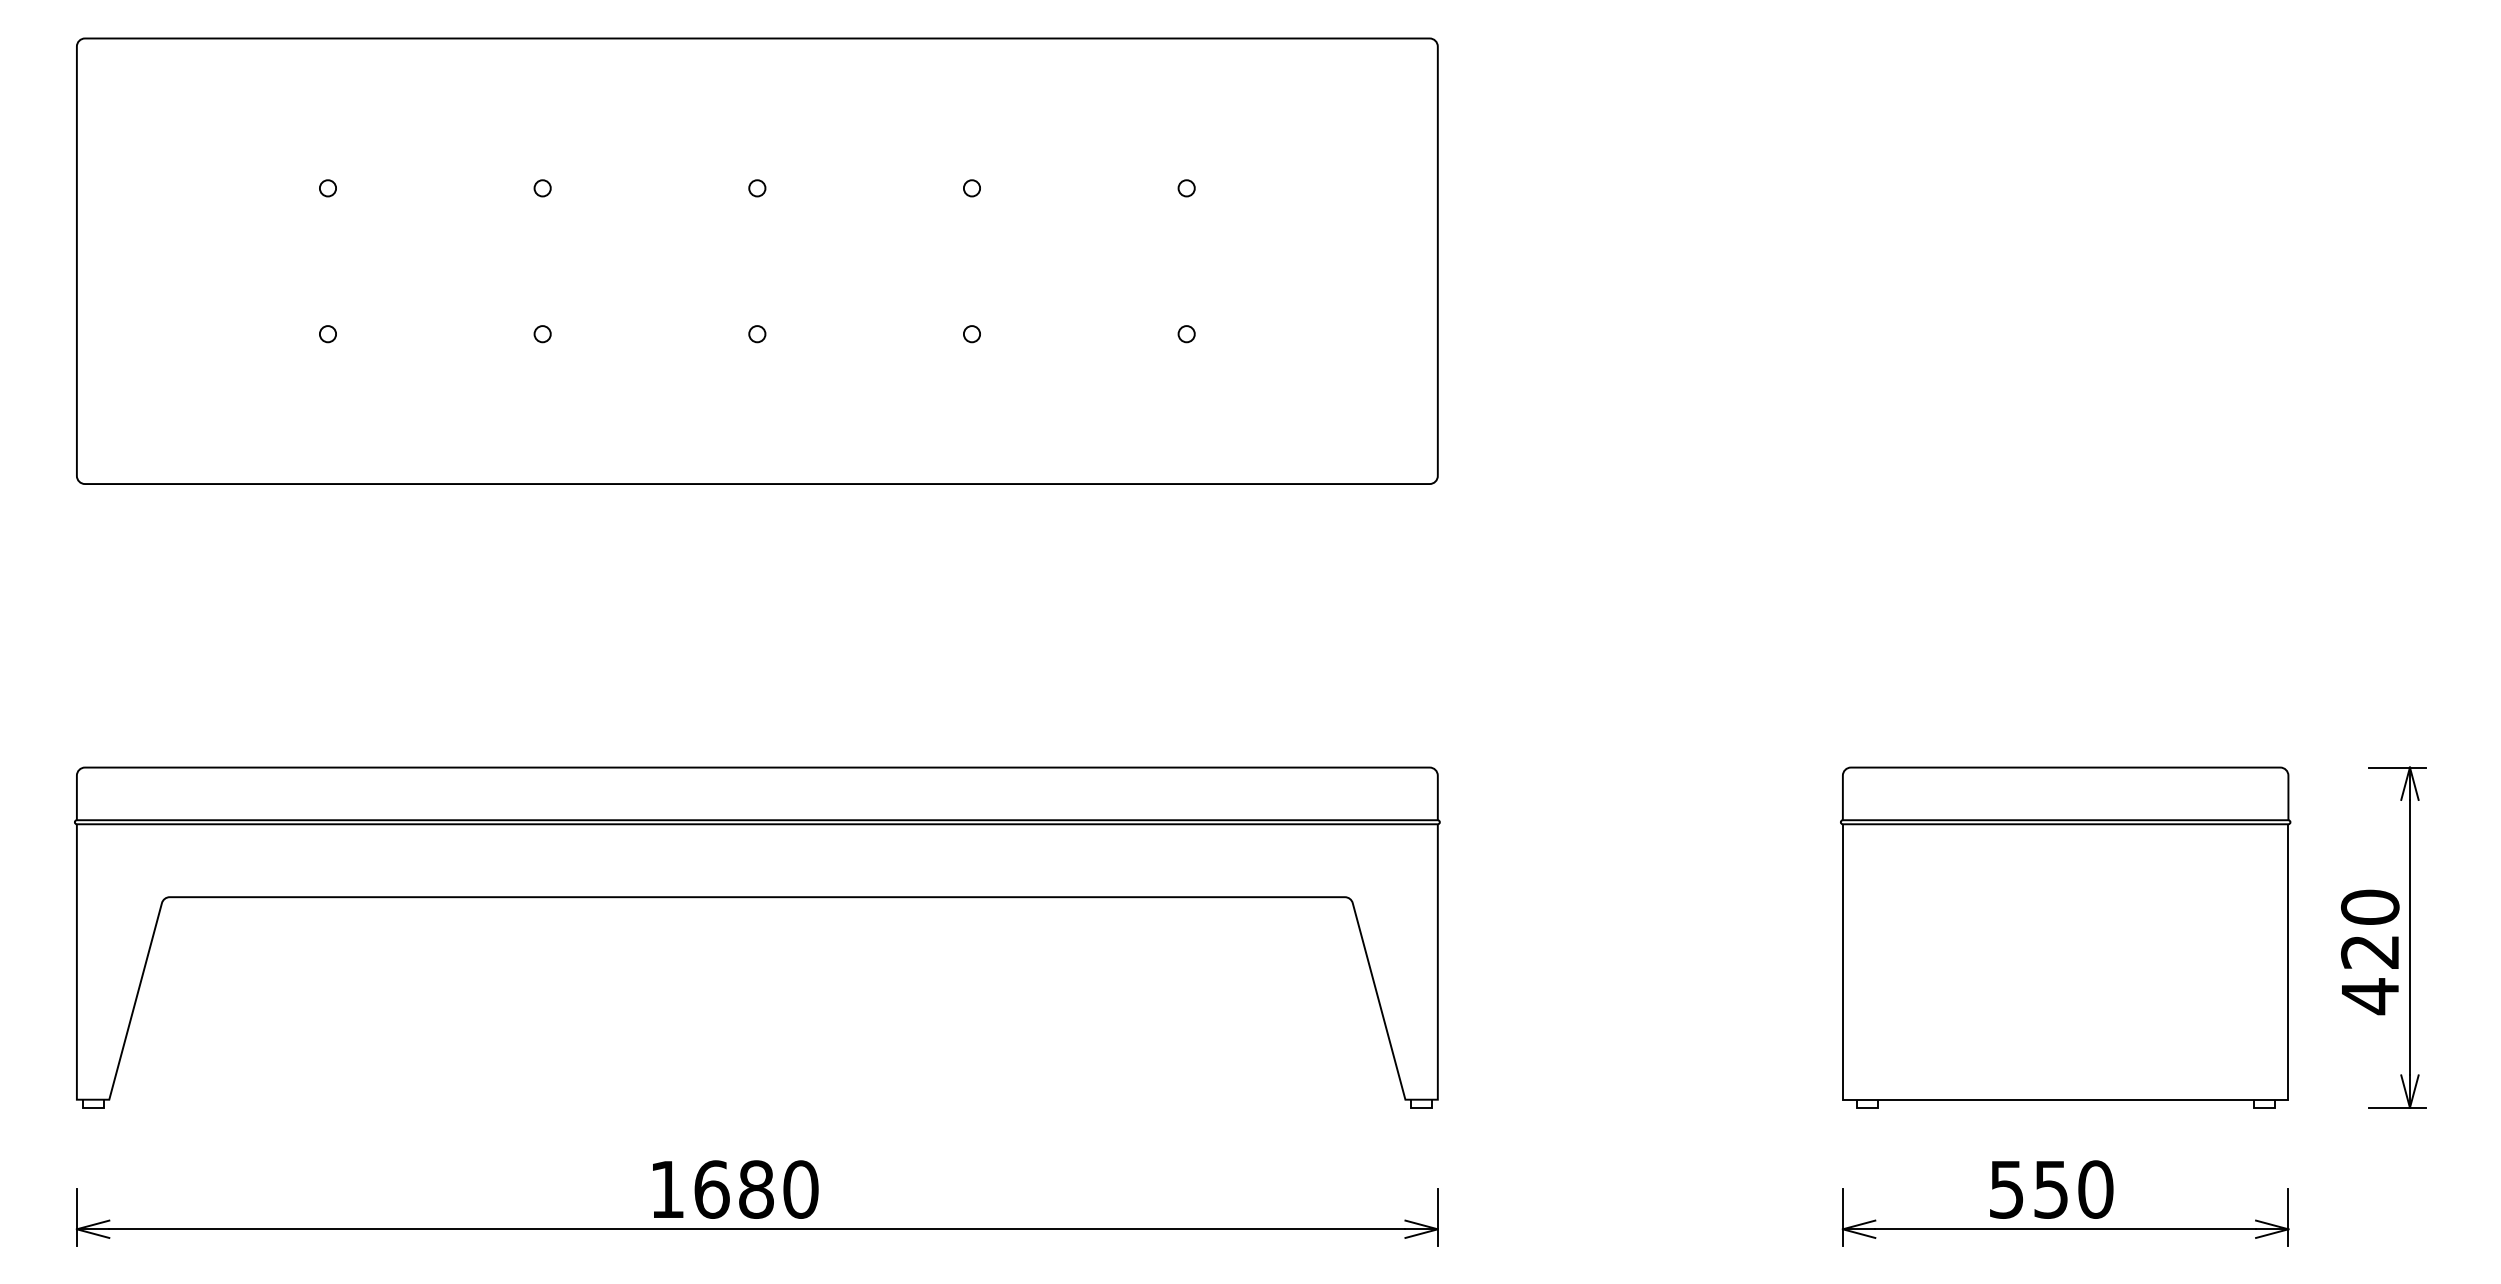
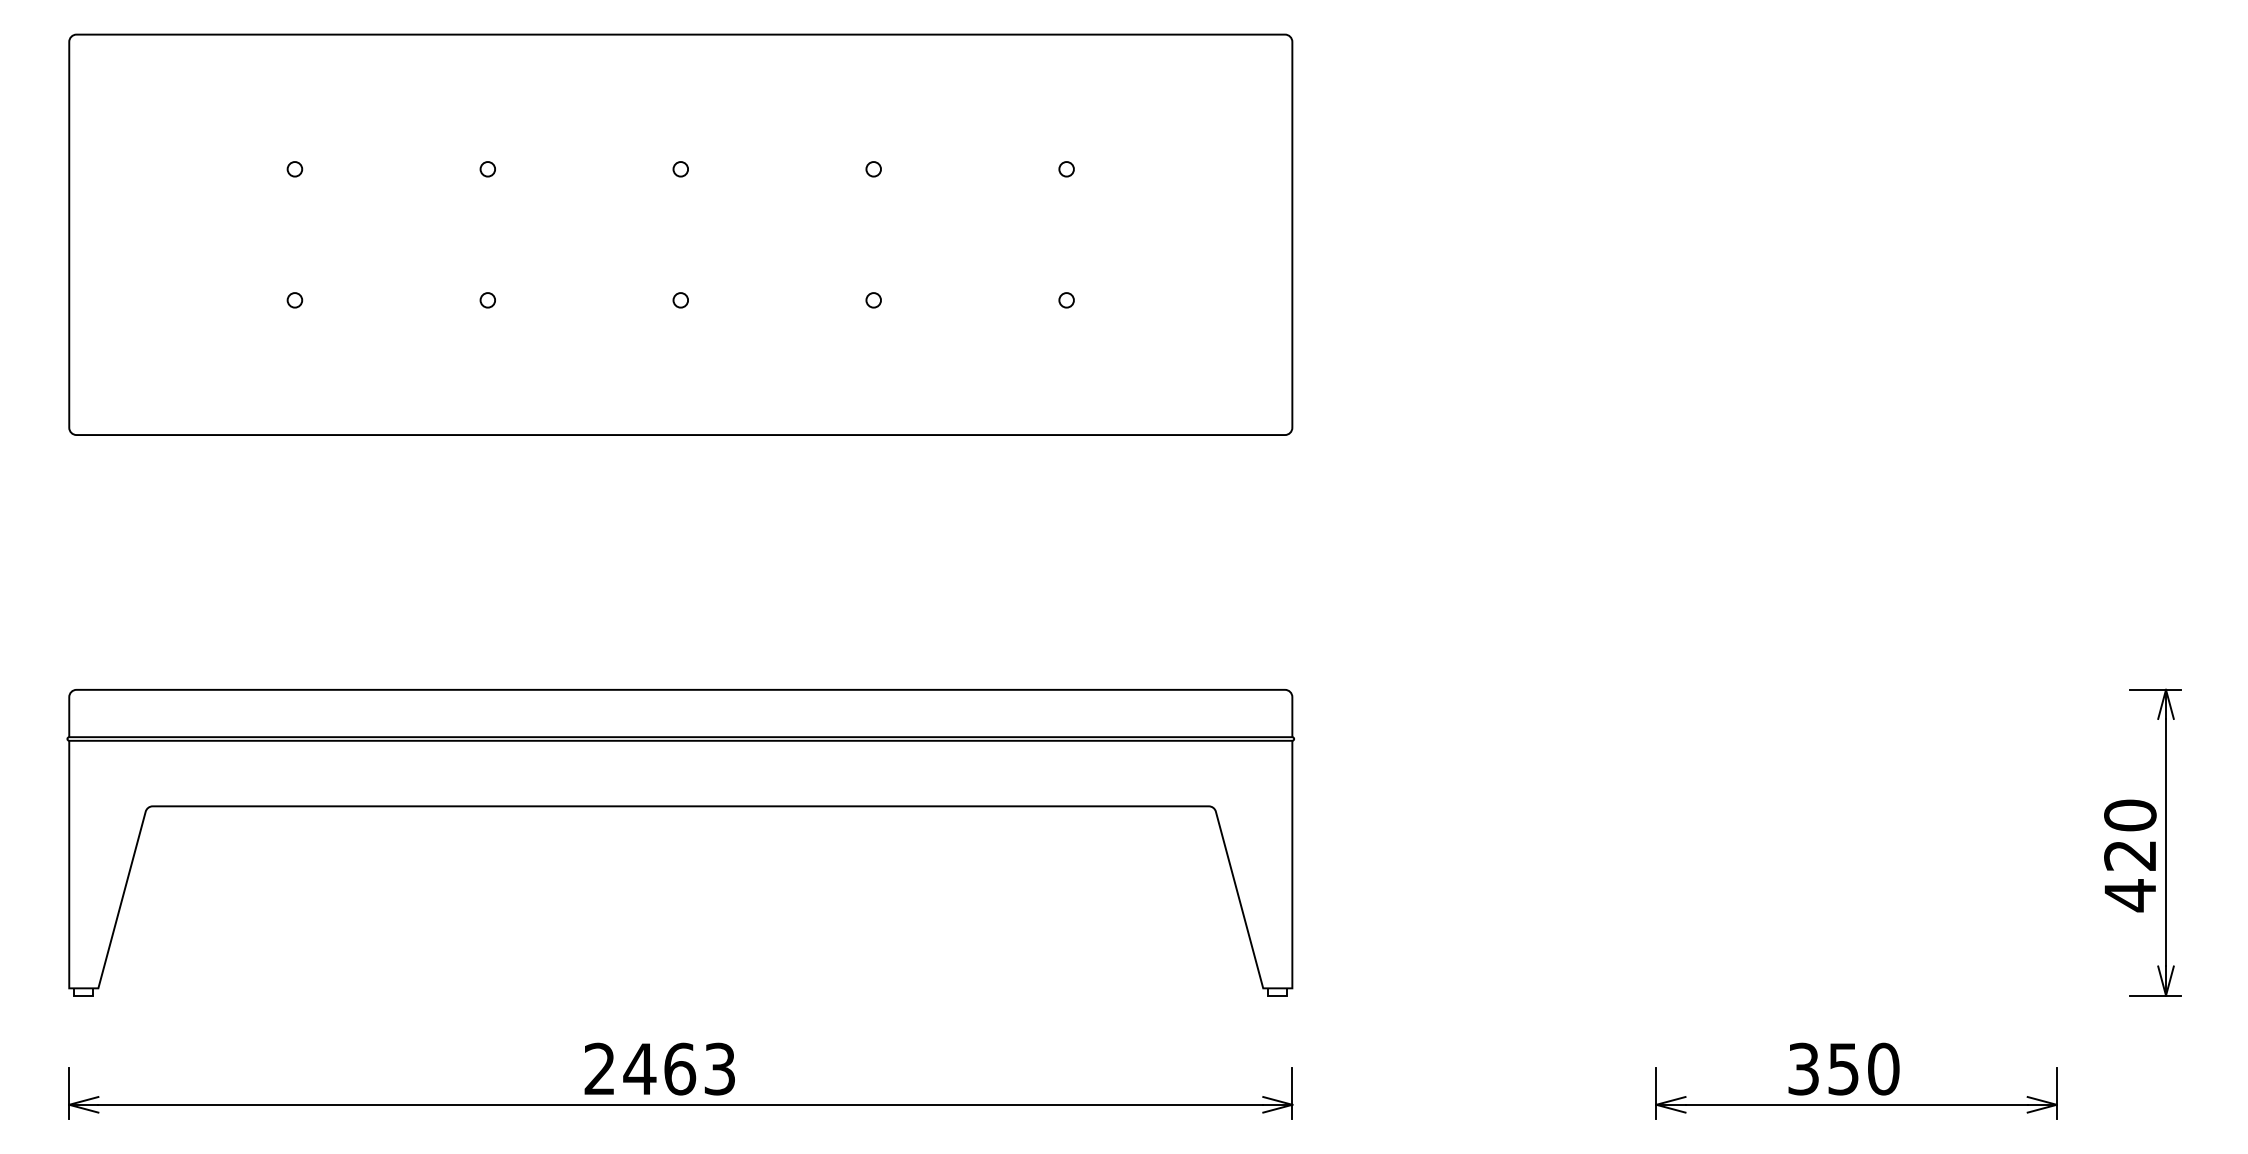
part: (2065, 937) -> (1856, 842), removed
text: (733, 1188) -> (659, 1068), 1680 -> 2463
text: (2006, 1188) -> (1803, 1068), 550 -> 350

